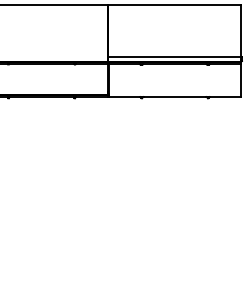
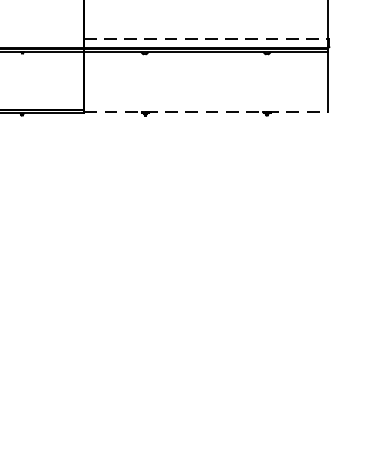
line: (174, 56) -> (205, 38), solid -> dashed
line: (175, 96) -> (207, 112), solid -> dashed

